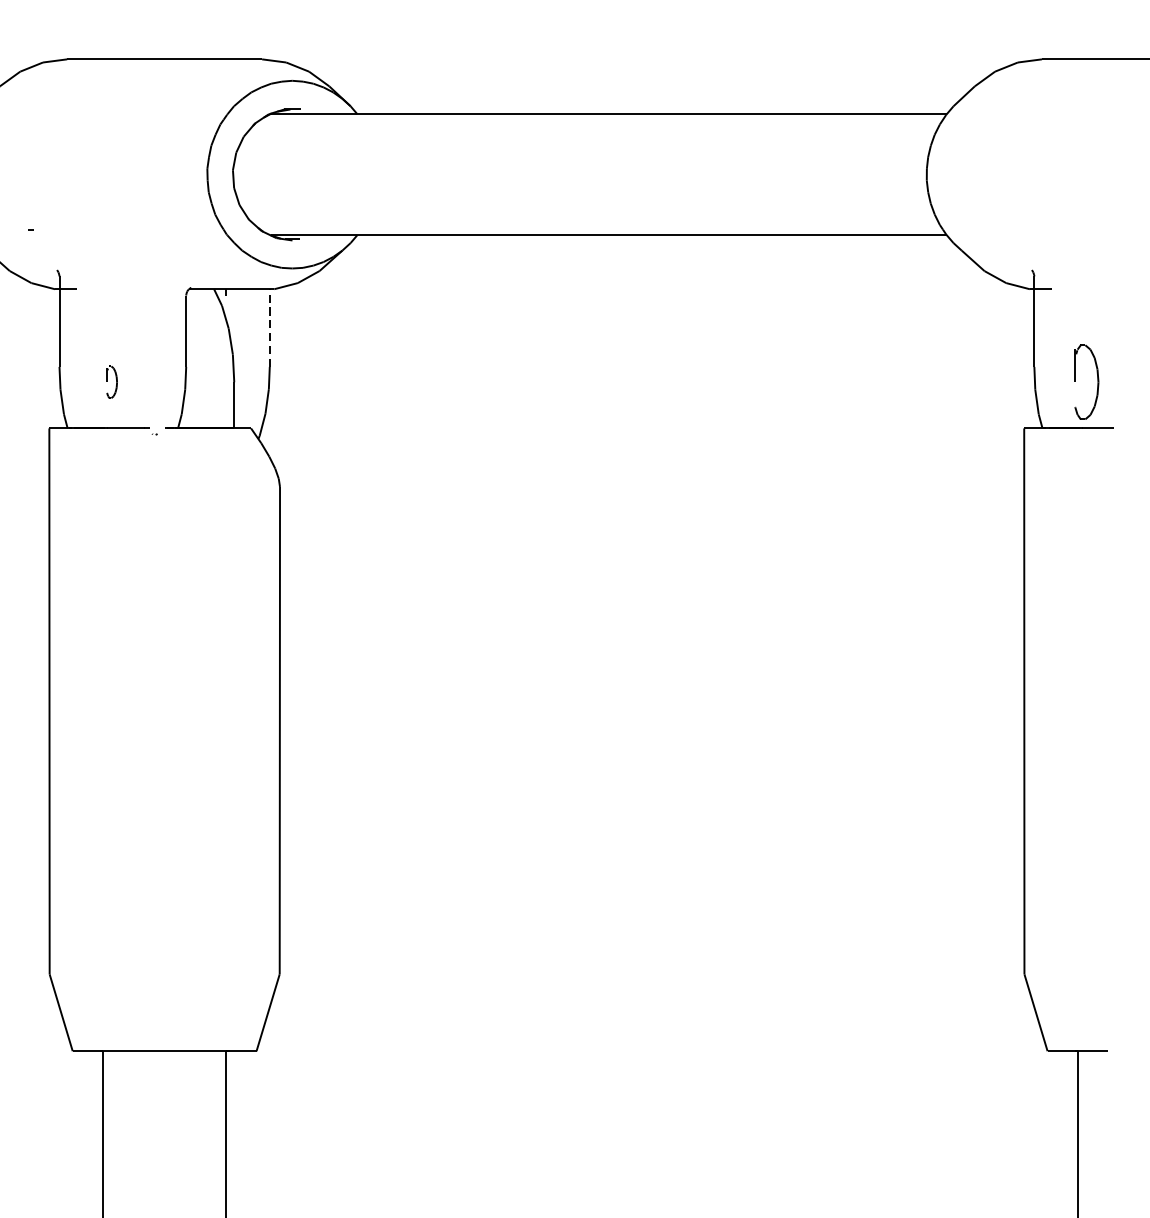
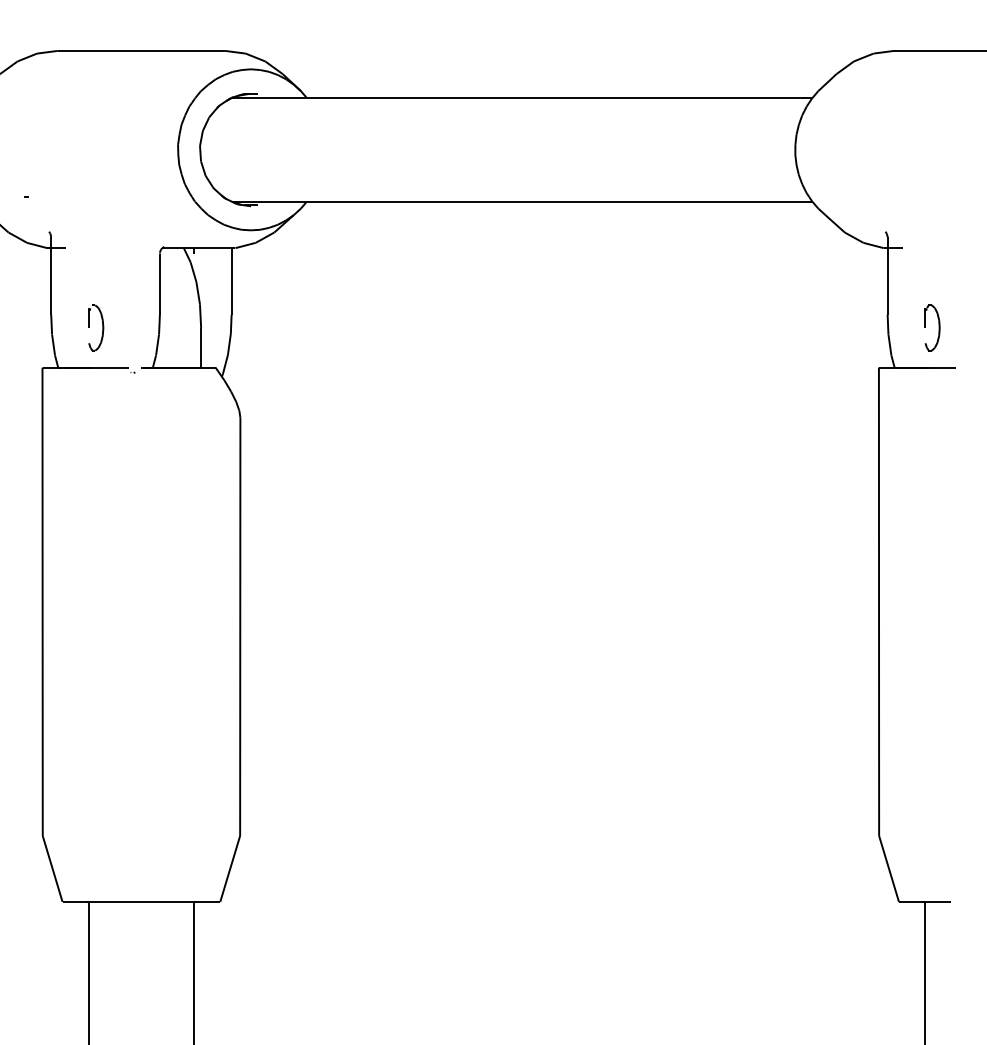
line: (269, 326) -> (231, 280), dashed -> solid
part: (112, 381) -> (96, 327), size x1.67
part: (1086, 381) -> (932, 327), size x0.71

